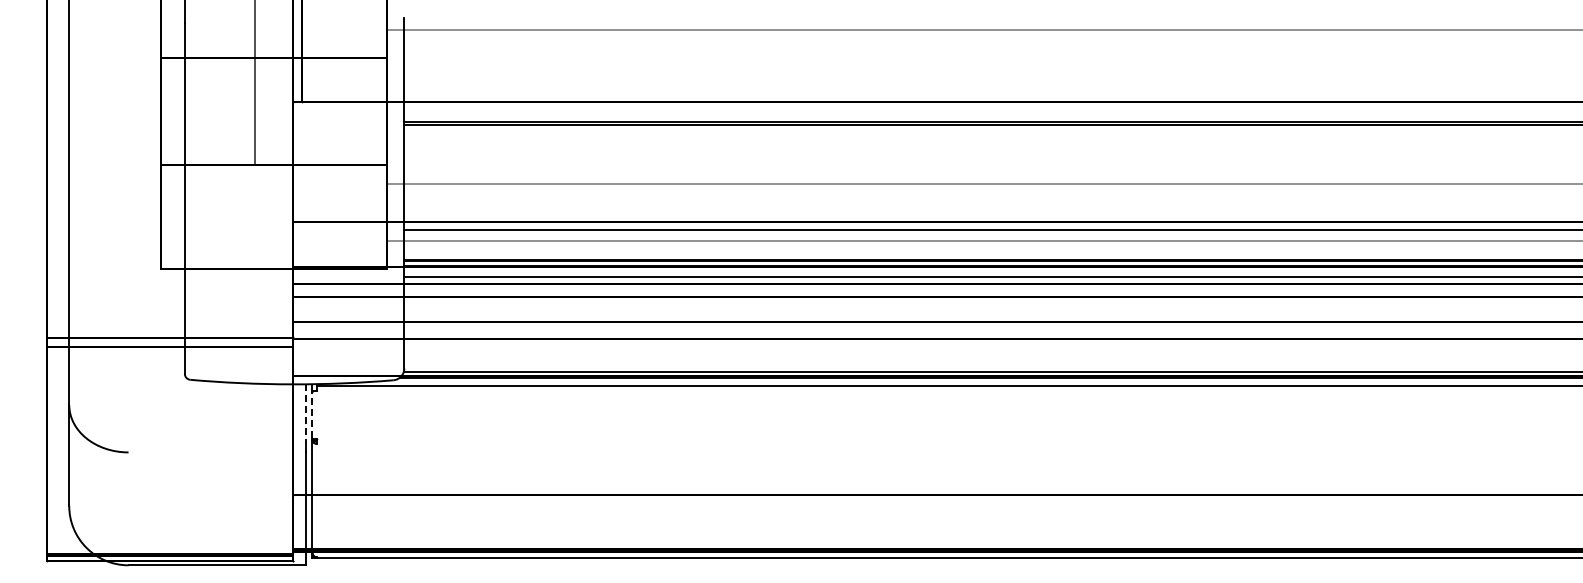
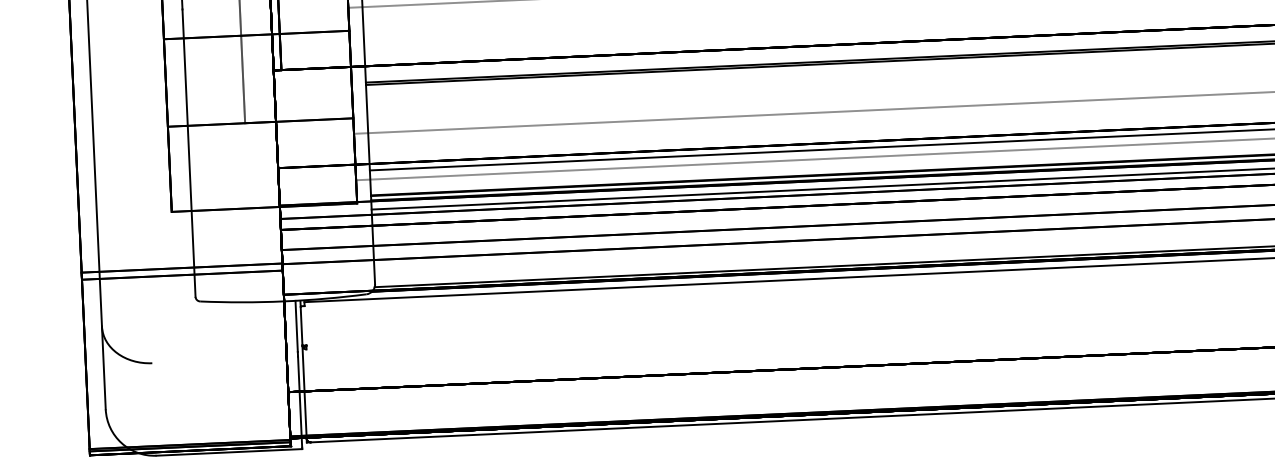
line: (312, 414) -> (301, 325), dashed -> solid
line: (306, 416) -> (296, 327), dashed -> solid

